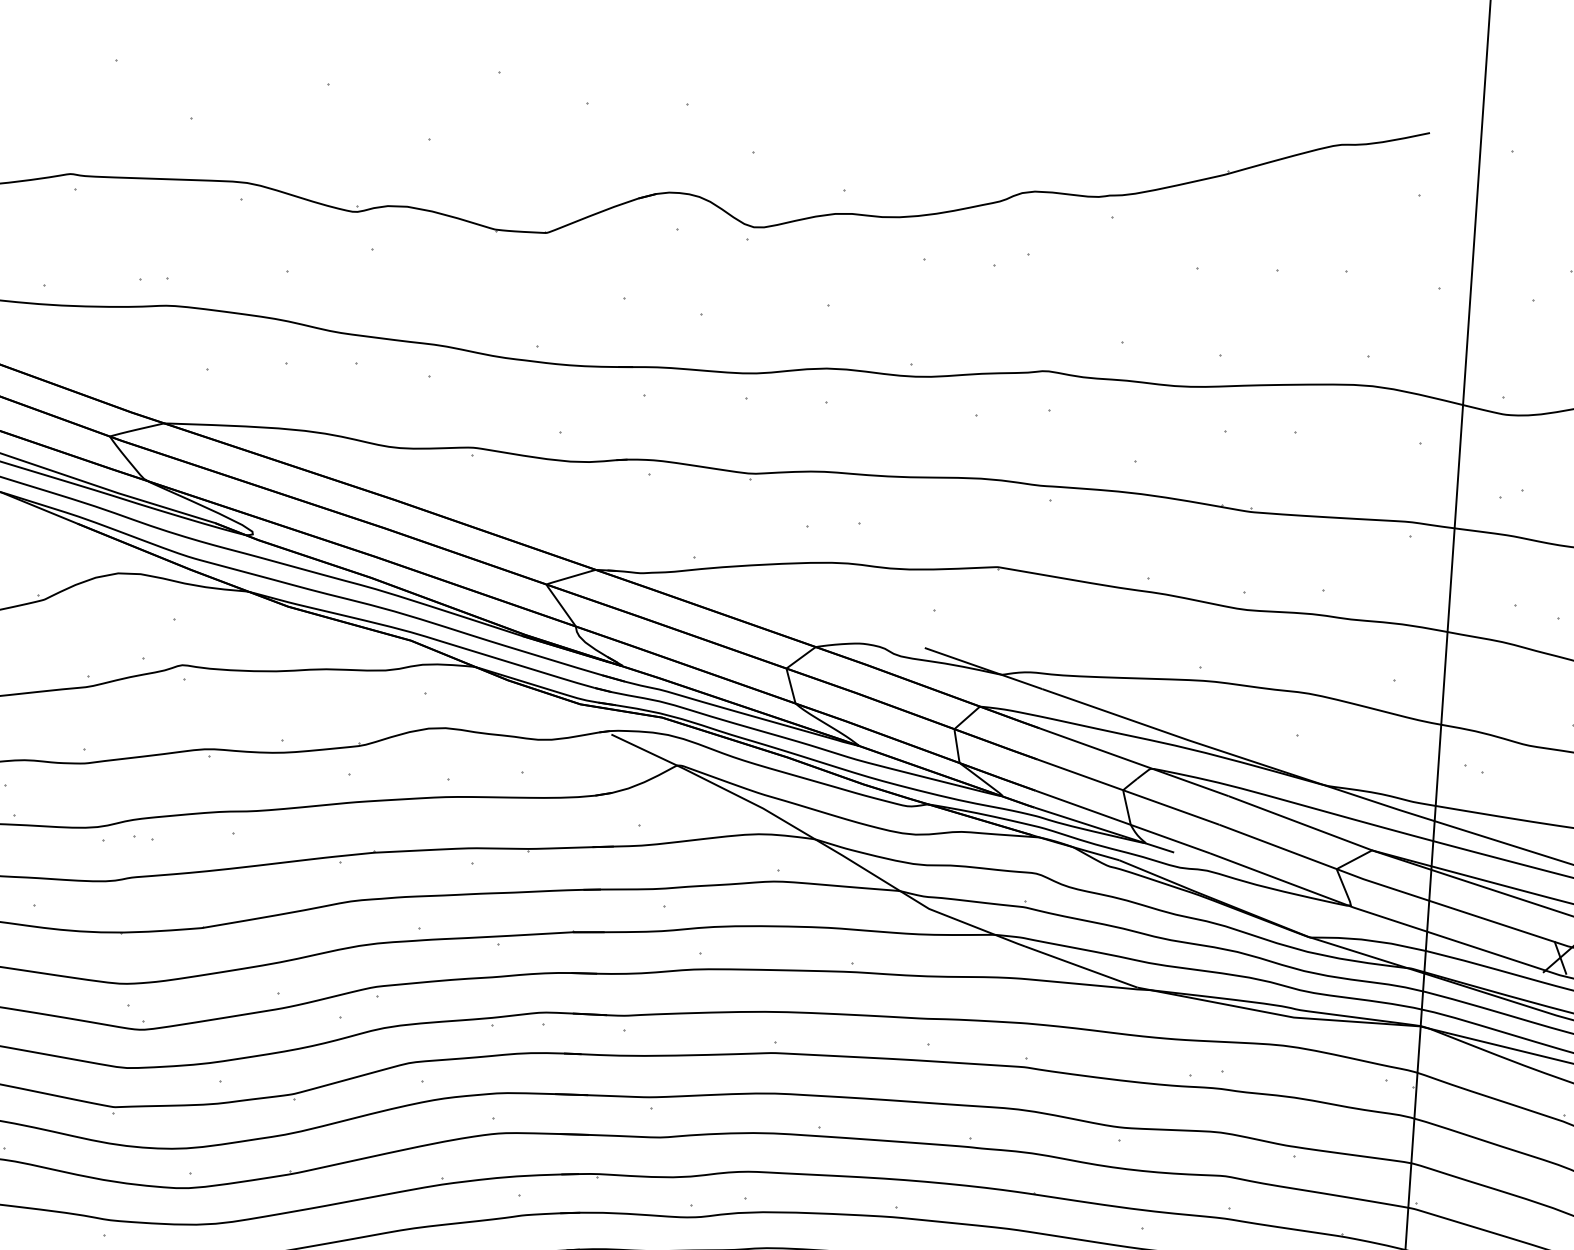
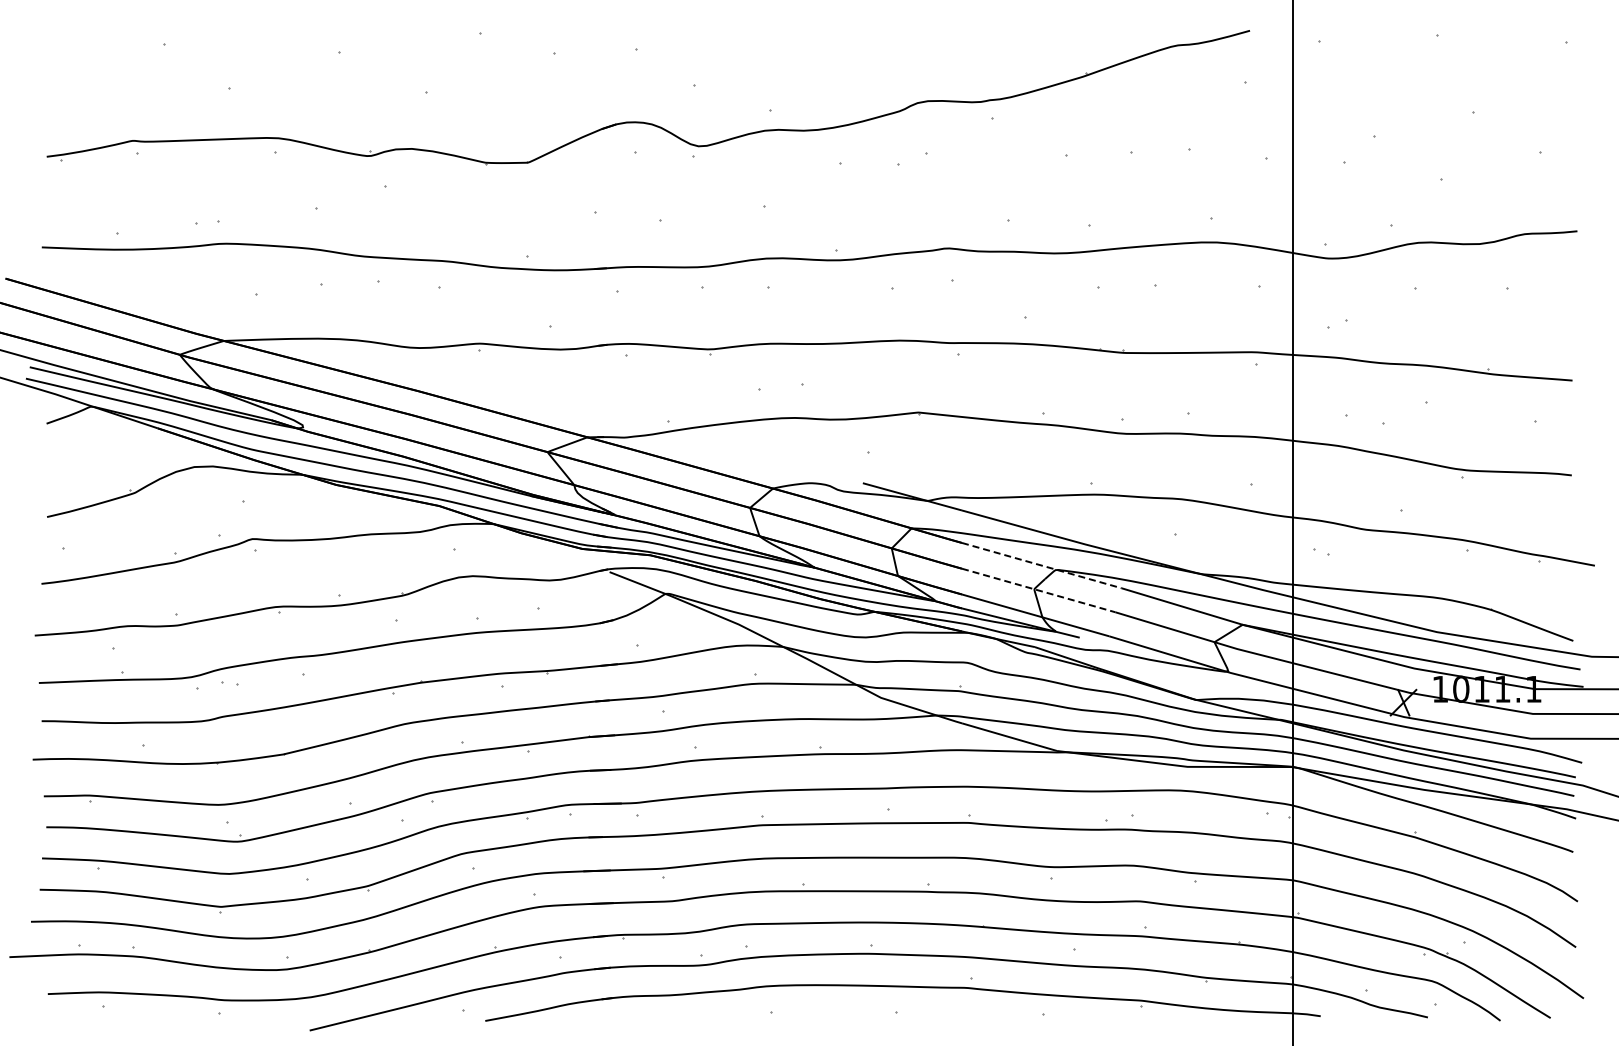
line: (1133, 762) -> (1041, 565), solid -> dashed
line: (1128, 792) -> (1038, 590), solid -> dashed

